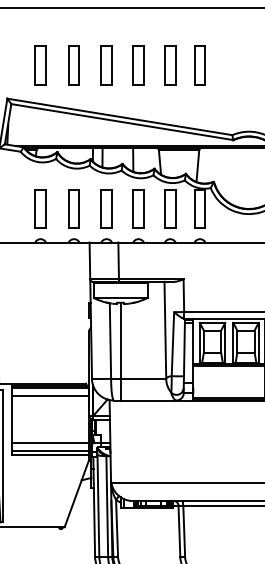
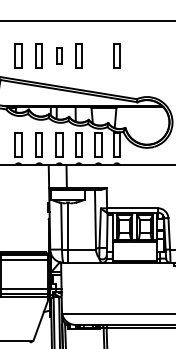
part: (107, 64) -> (59, 55), size x0.7
part: (170, 64) -> (98, 55), removed

